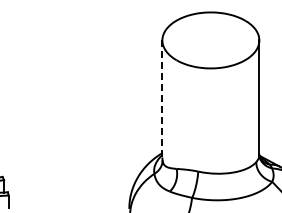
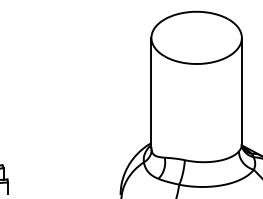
line: (162, 99) -> (151, 92), dashed -> solid

